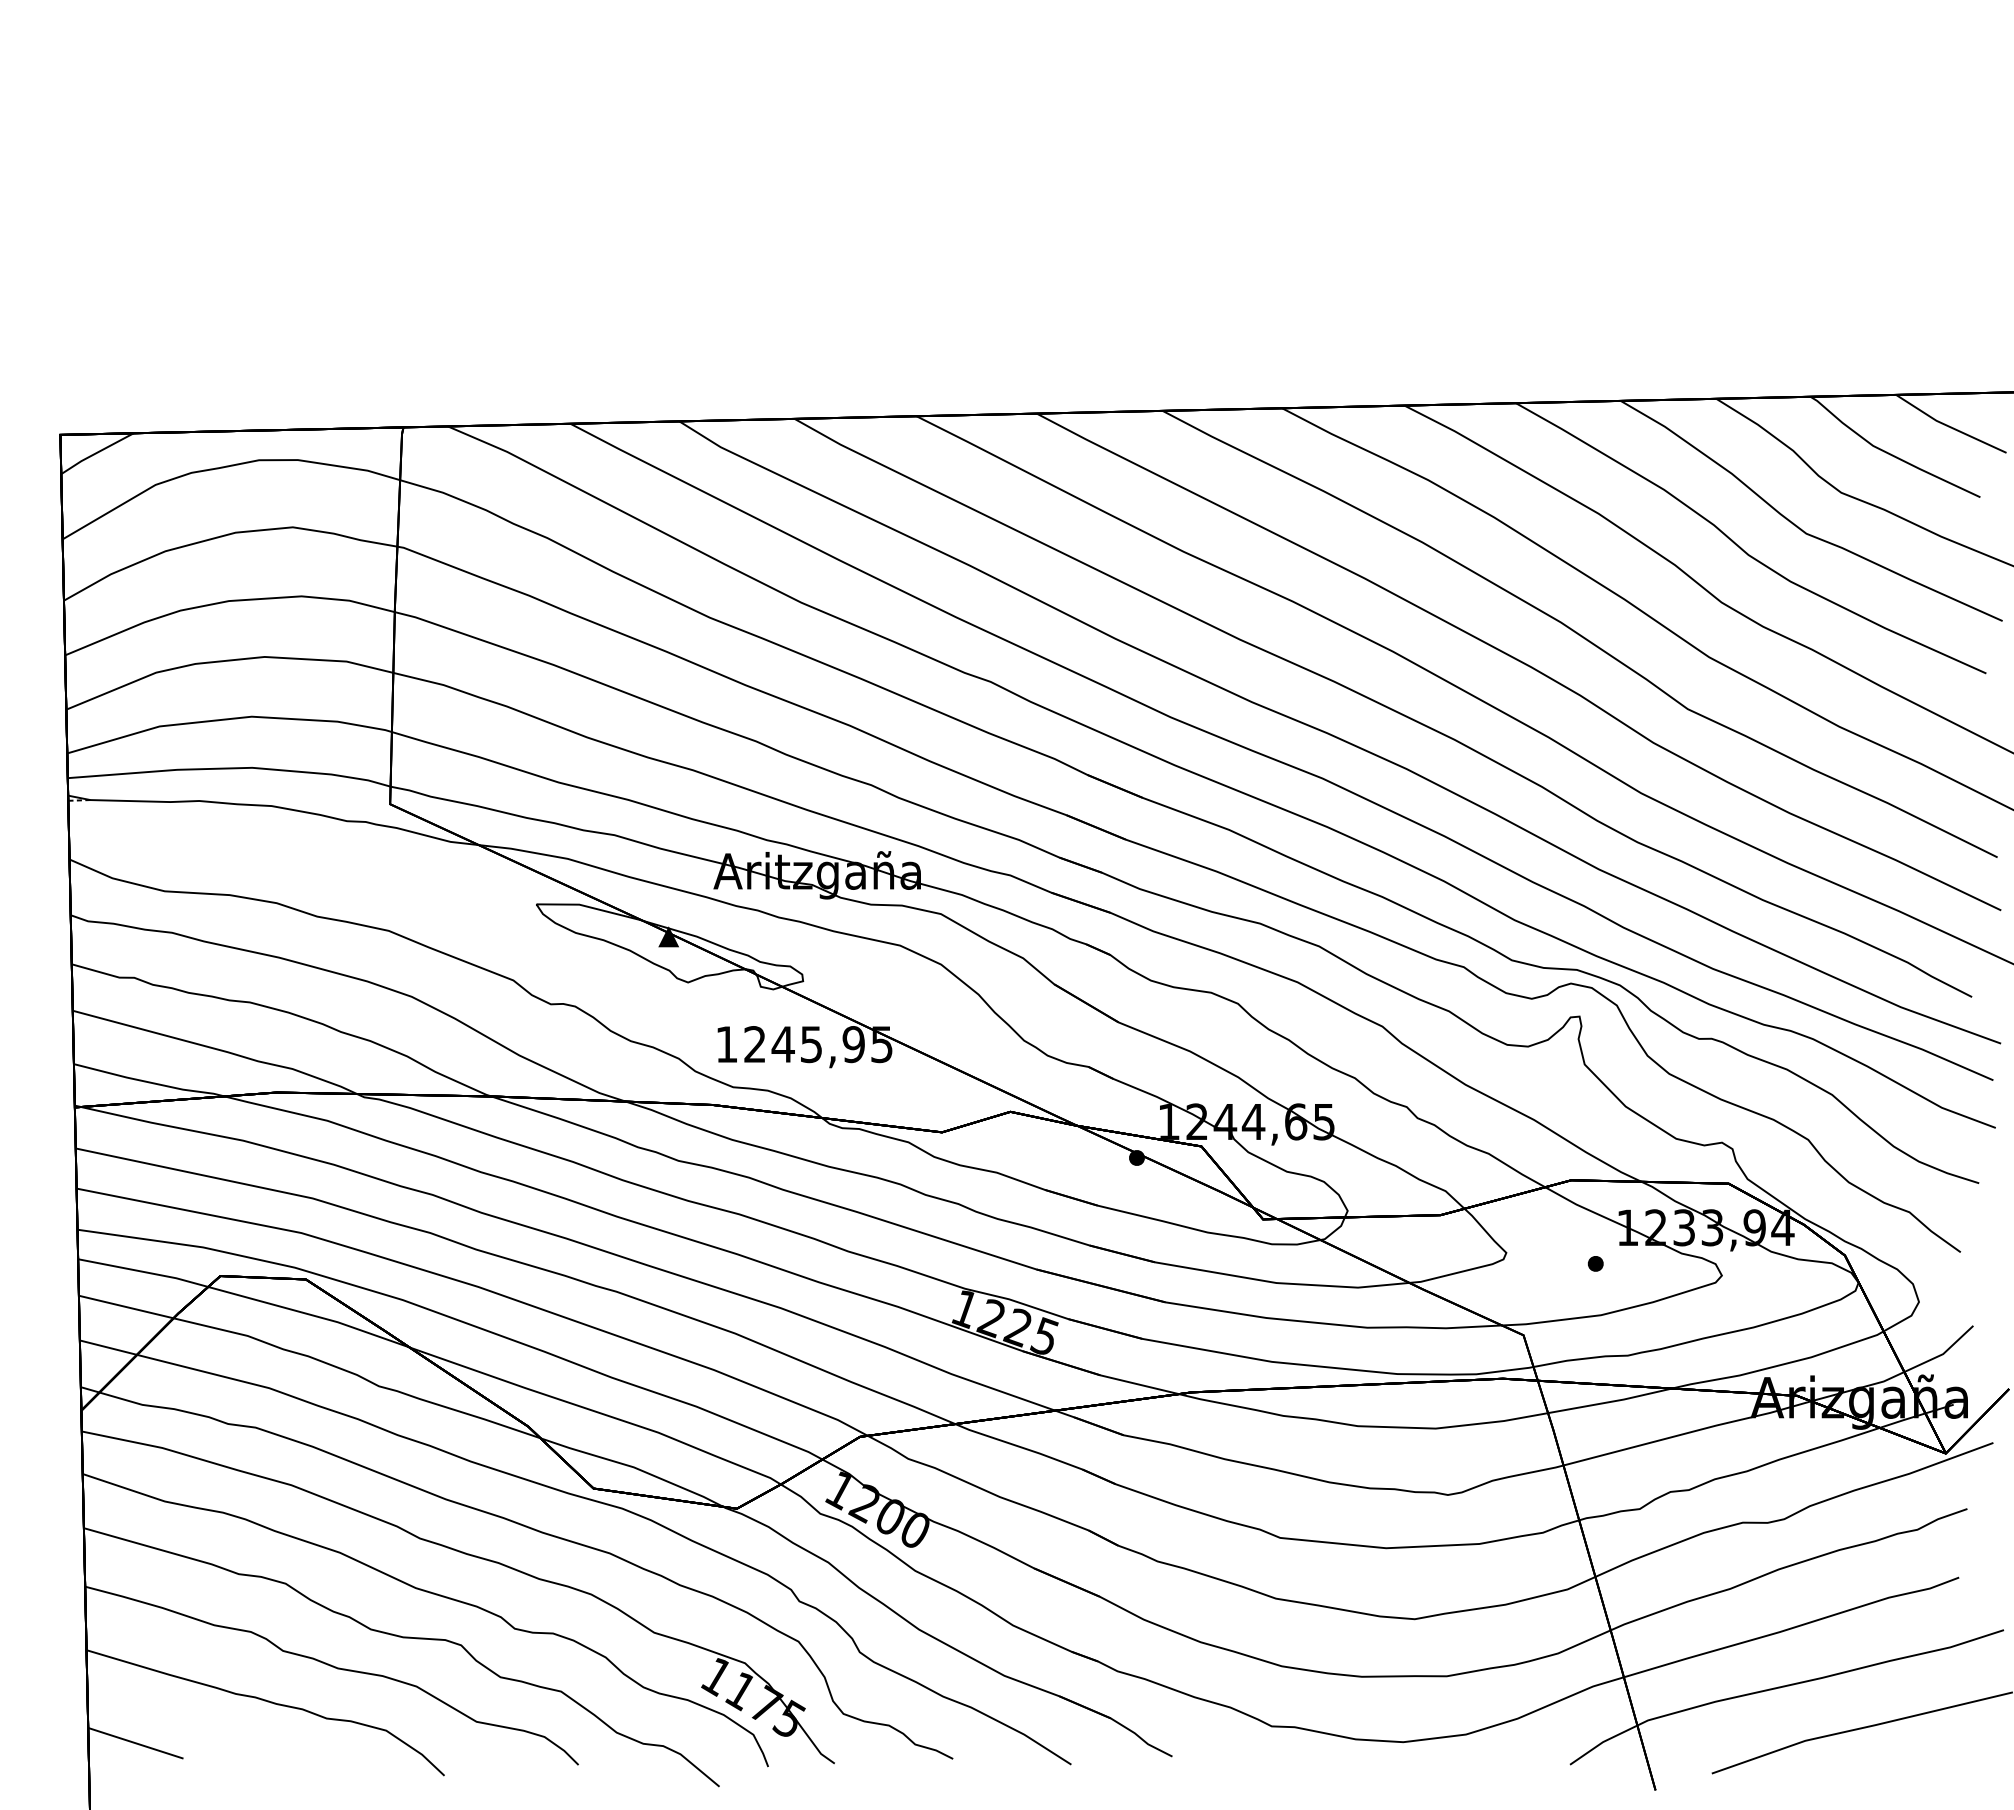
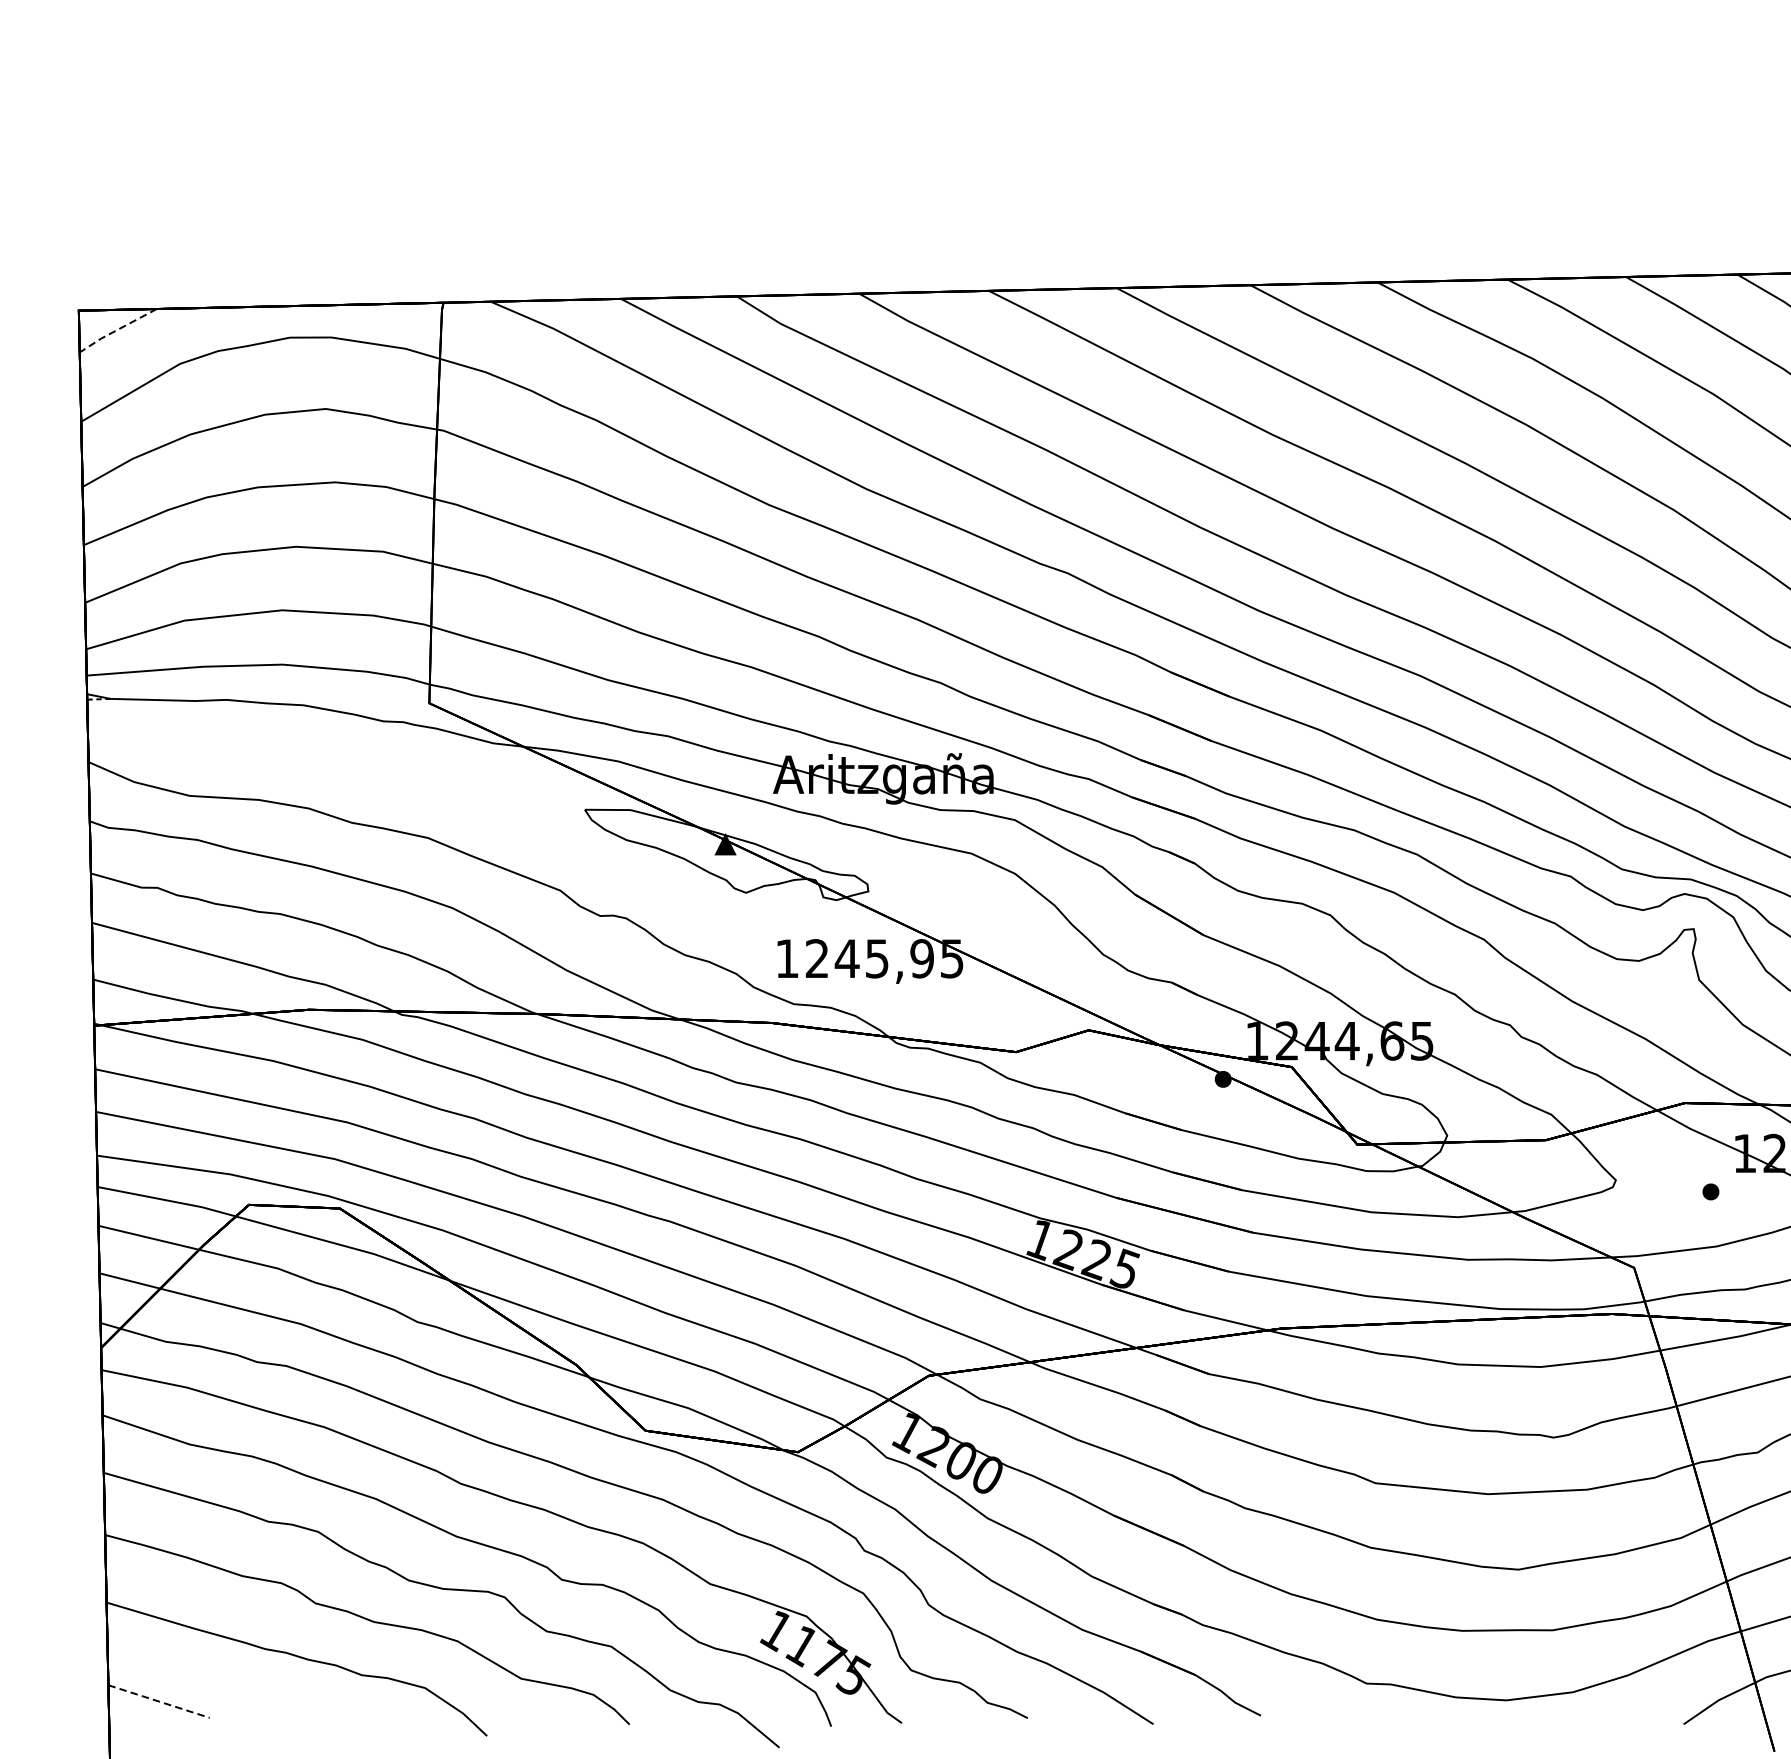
line: (96, 453) -> (117, 330), solid -> dashed
line: (136, 1743) -> (159, 1701), solid -> dashed

